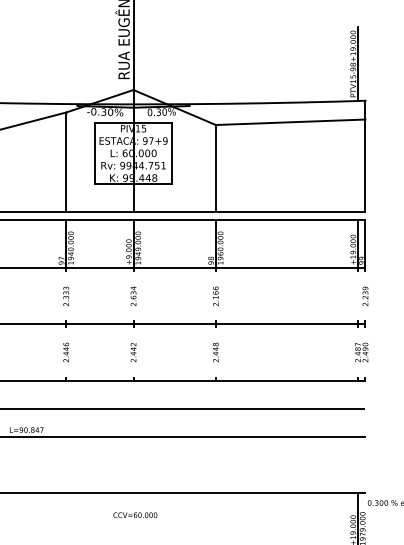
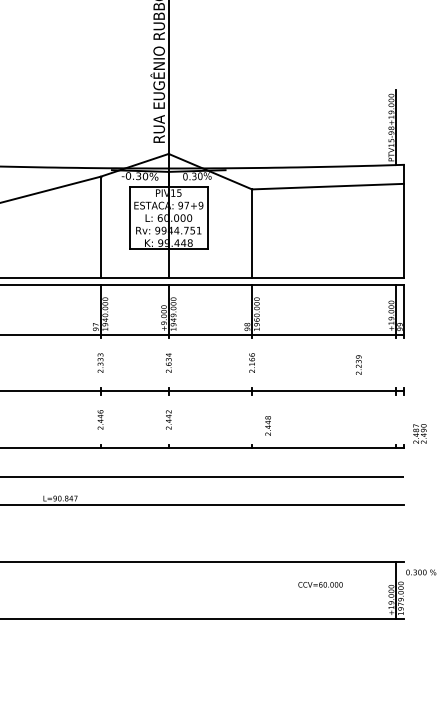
text: (365, 295) -> (358, 364), moved
text: (215, 352) -> (267, 425), moved
text: (361, 352) -> (419, 433), moved
text: (135, 514) -> (320, 584), moved

